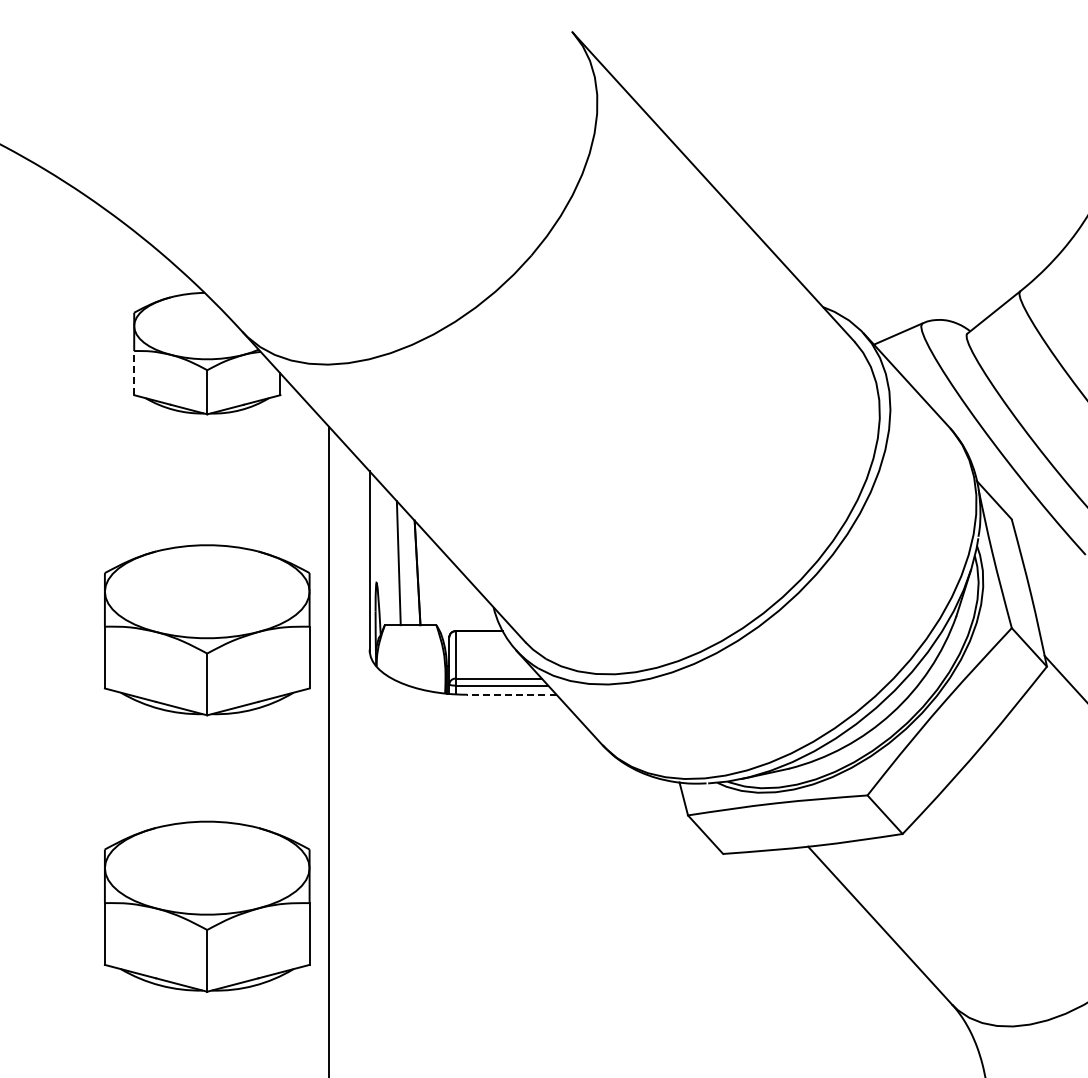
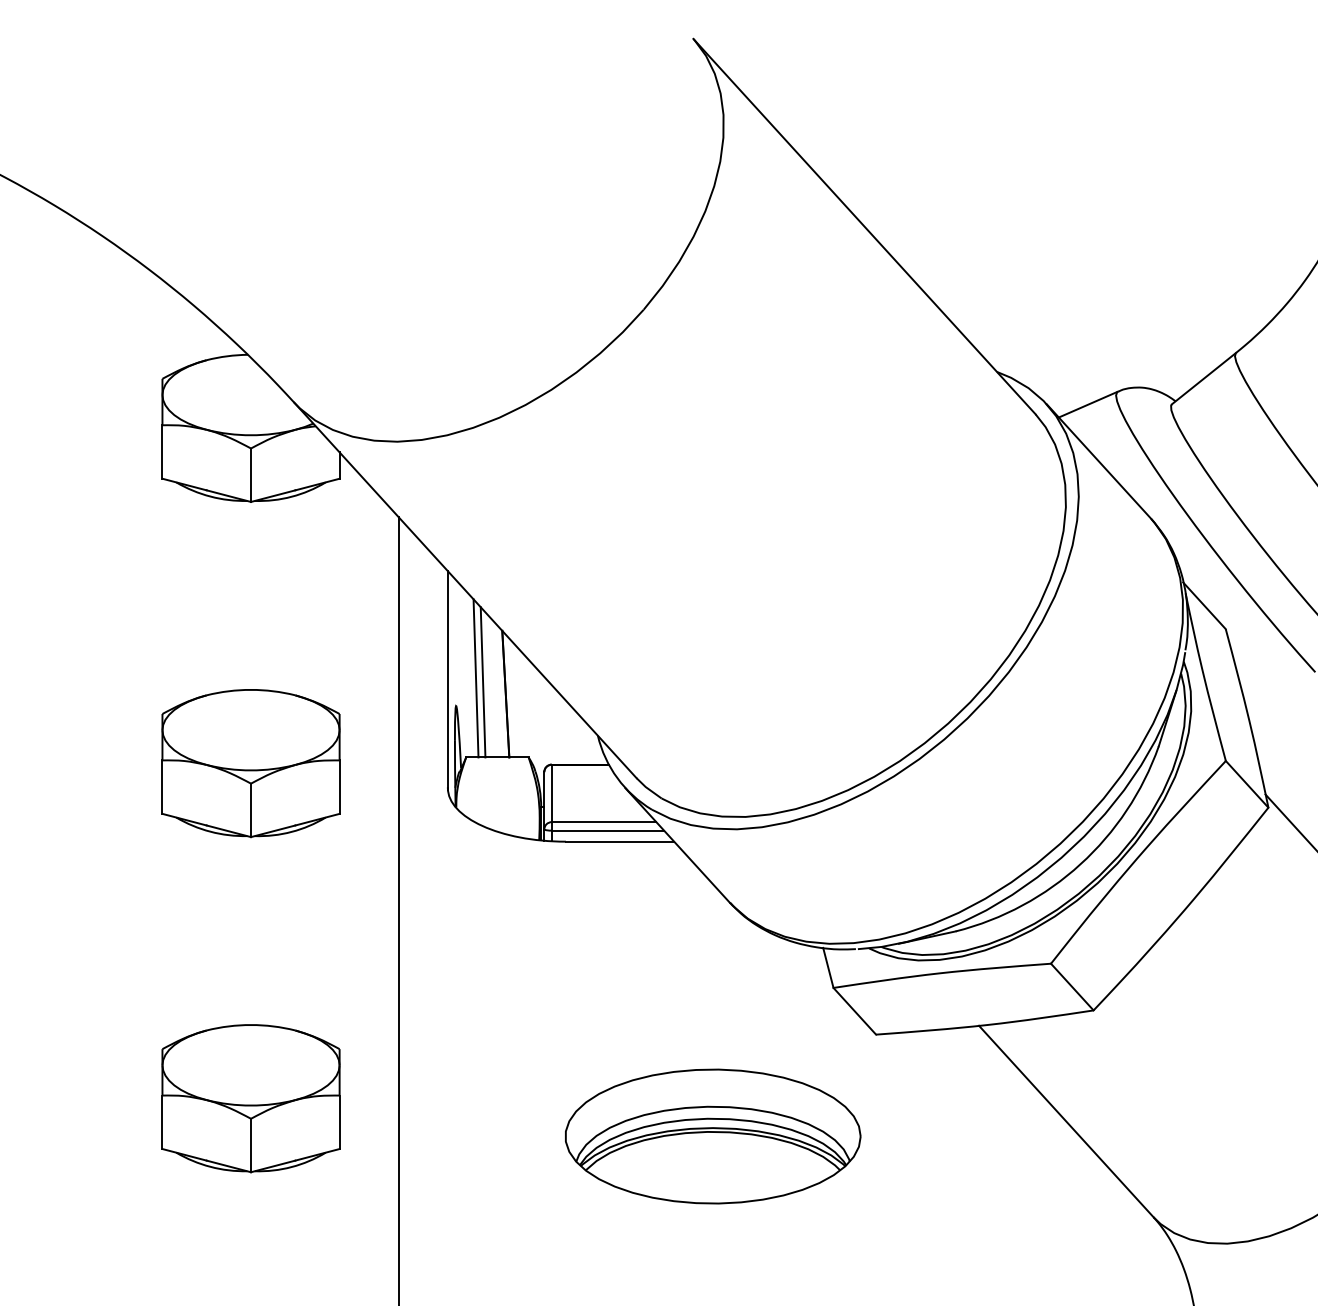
line: (134, 372) -> (162, 451), dashed -> solid
line: (392, 559) -> (475, 677), added
part: (207, 629) -> (251, 762), size x0.71
line: (511, 694) -> (619, 841), dashed -> solid
part: (207, 906) -> (251, 1098), size x0.71
part: (588, 937) -> (712, 1135), added

